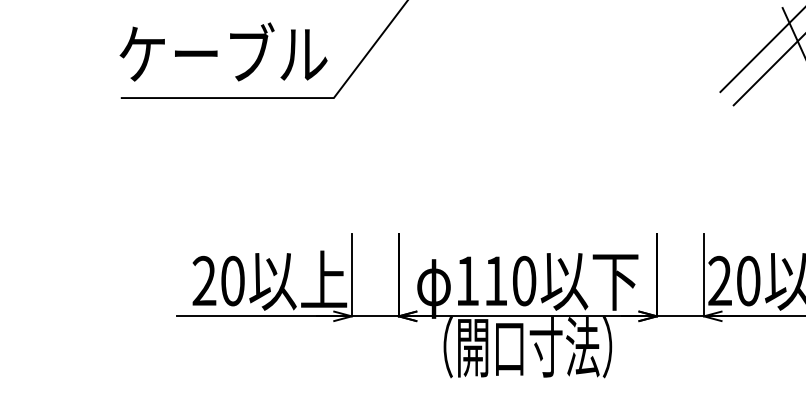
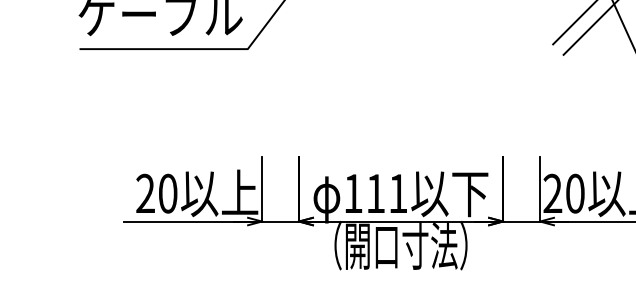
text: (524, 280) -> (398, 193), 110 -> 111

